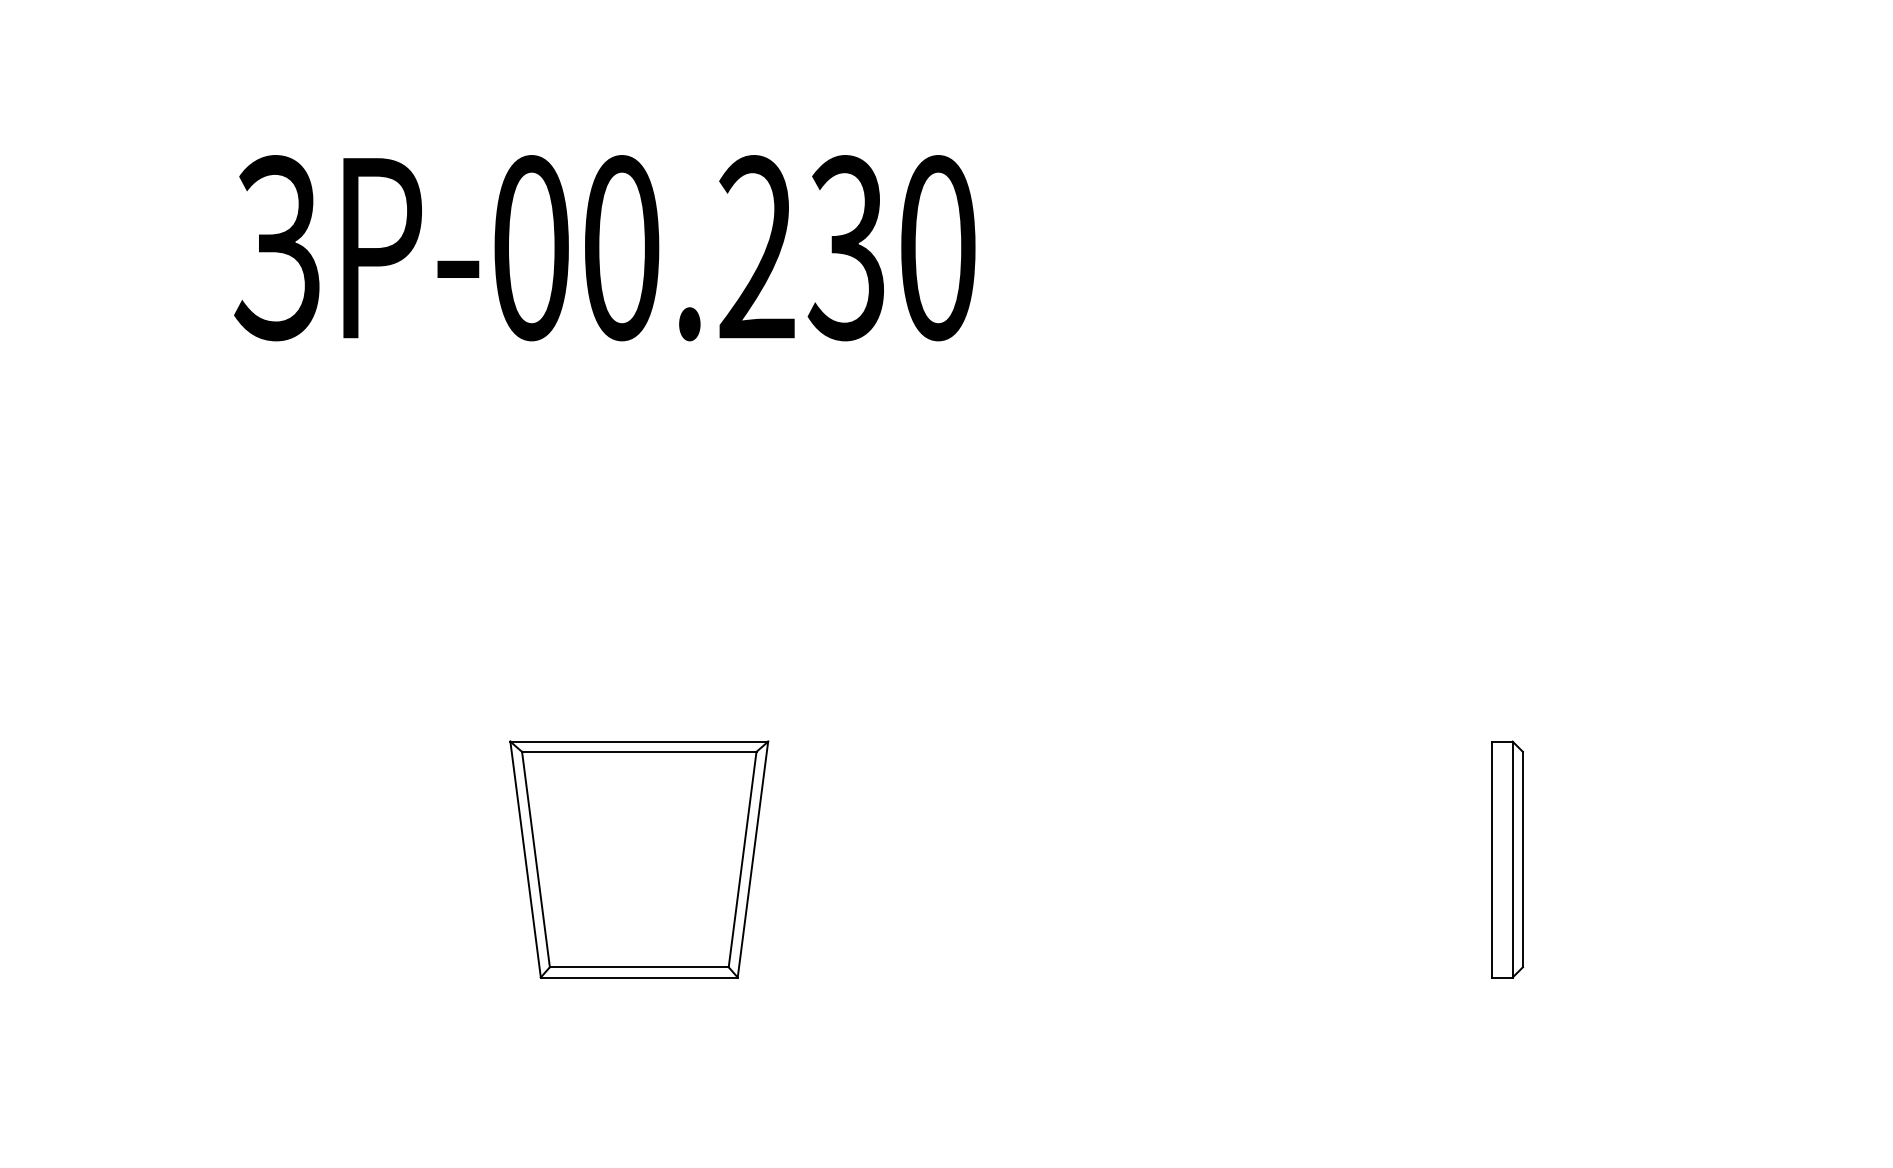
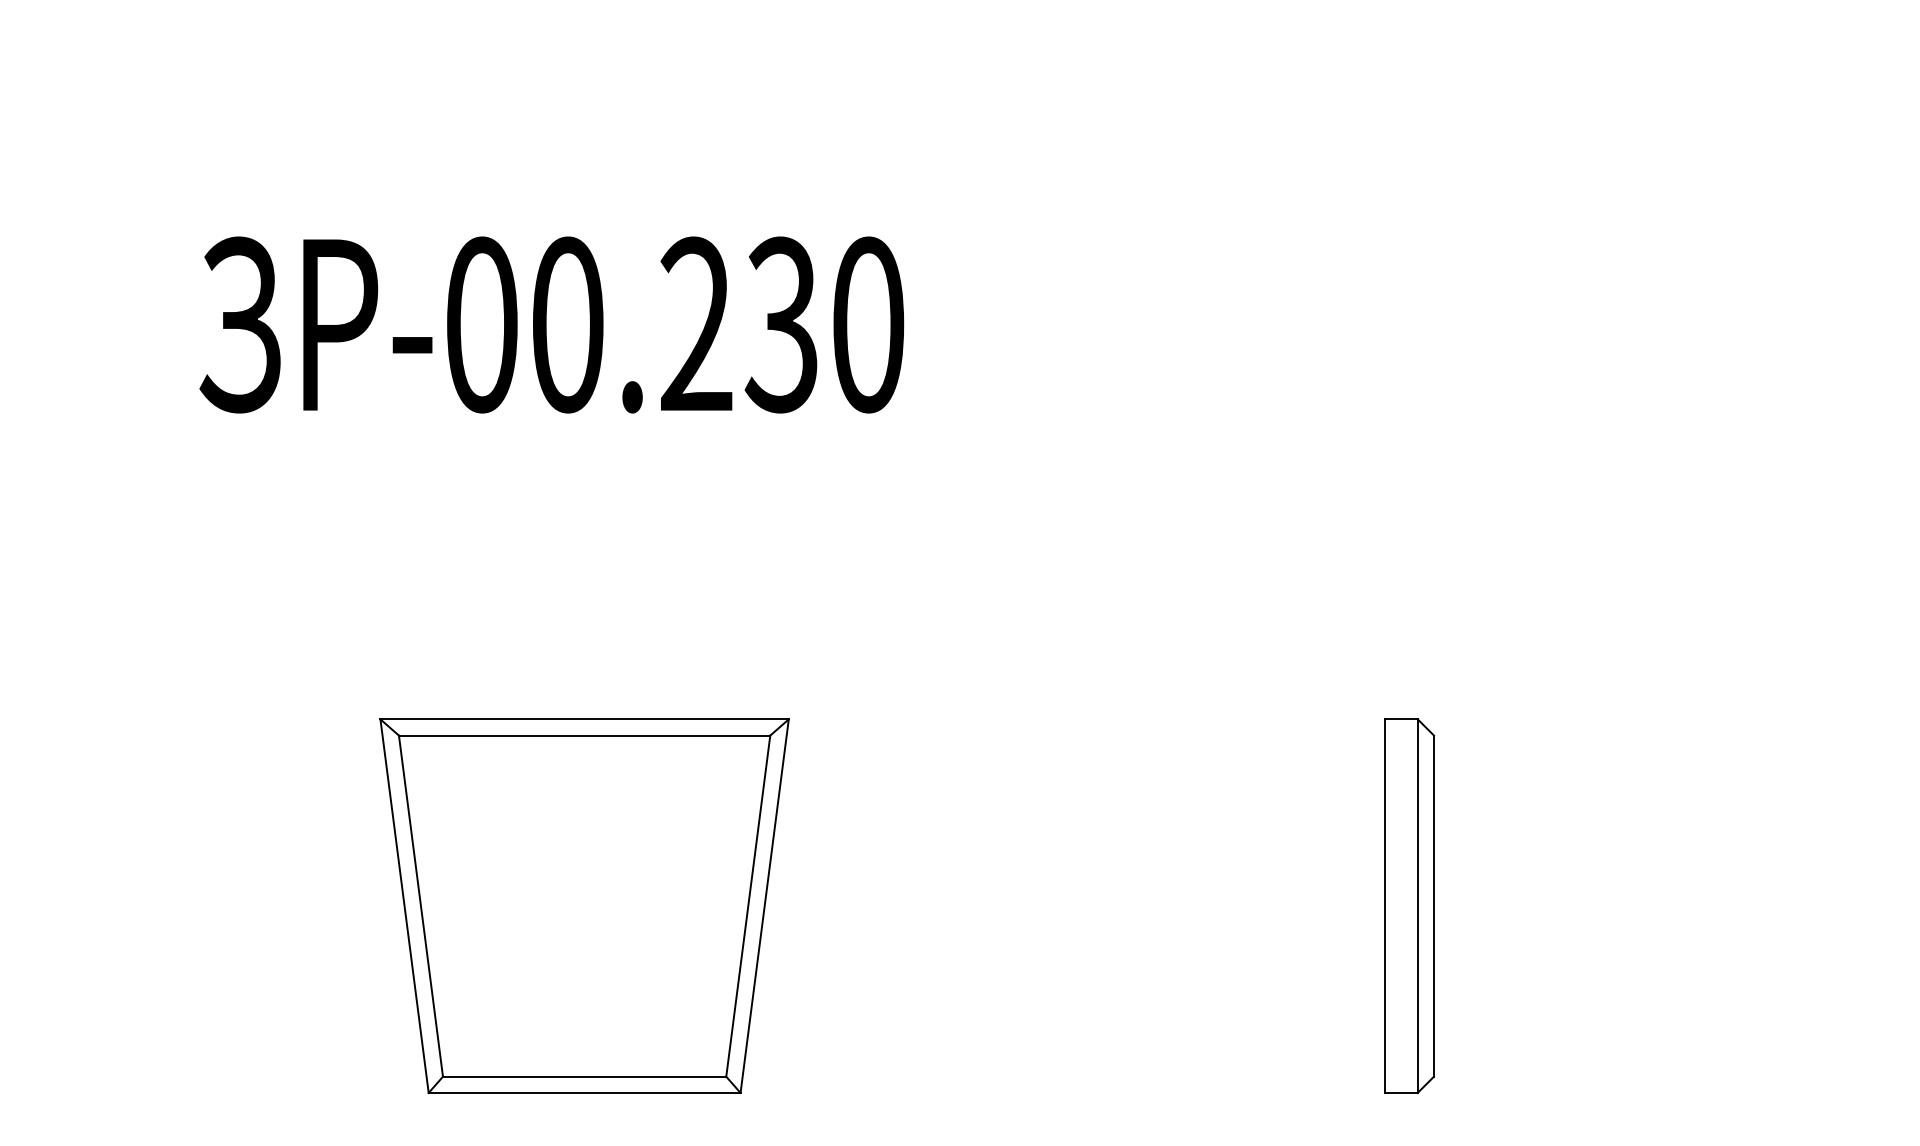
part: (639, 858) -> (584, 905), size x1.67
part: (1507, 858) -> (1409, 905), size x1.67

